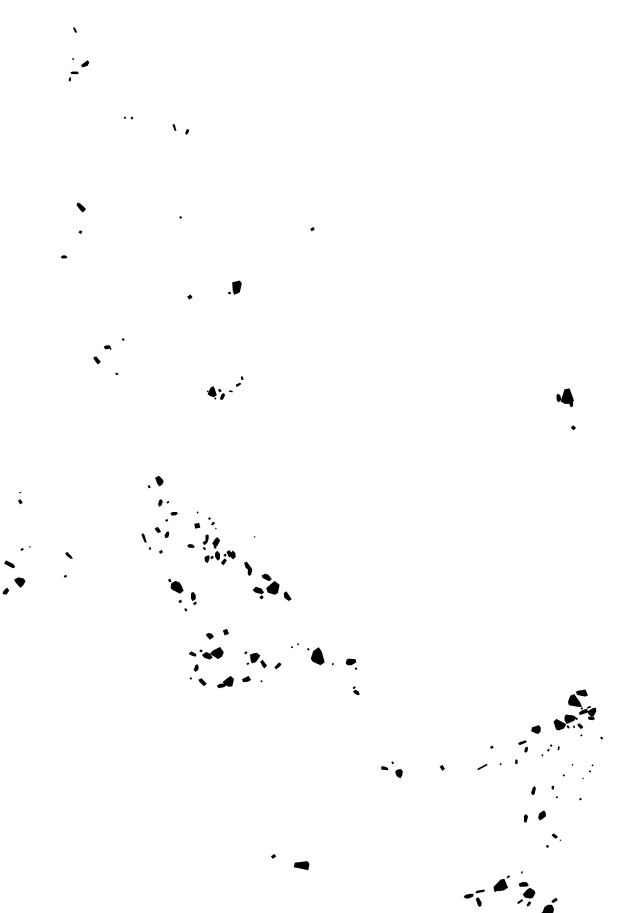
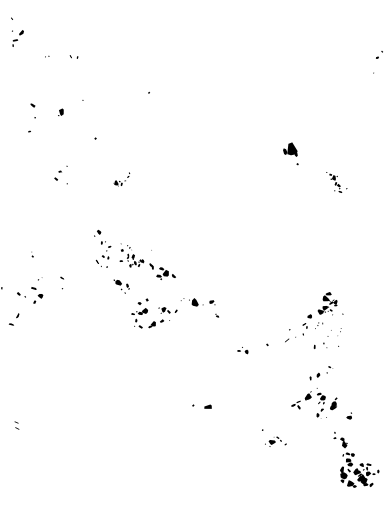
part: (77, 70) -> (17, 38), size x1.4
part: (234, 285) -> (60, 111), moved
part: (565, 396) -> (290, 149), size x1.6
part: (534, 816) -> (314, 376), moved

